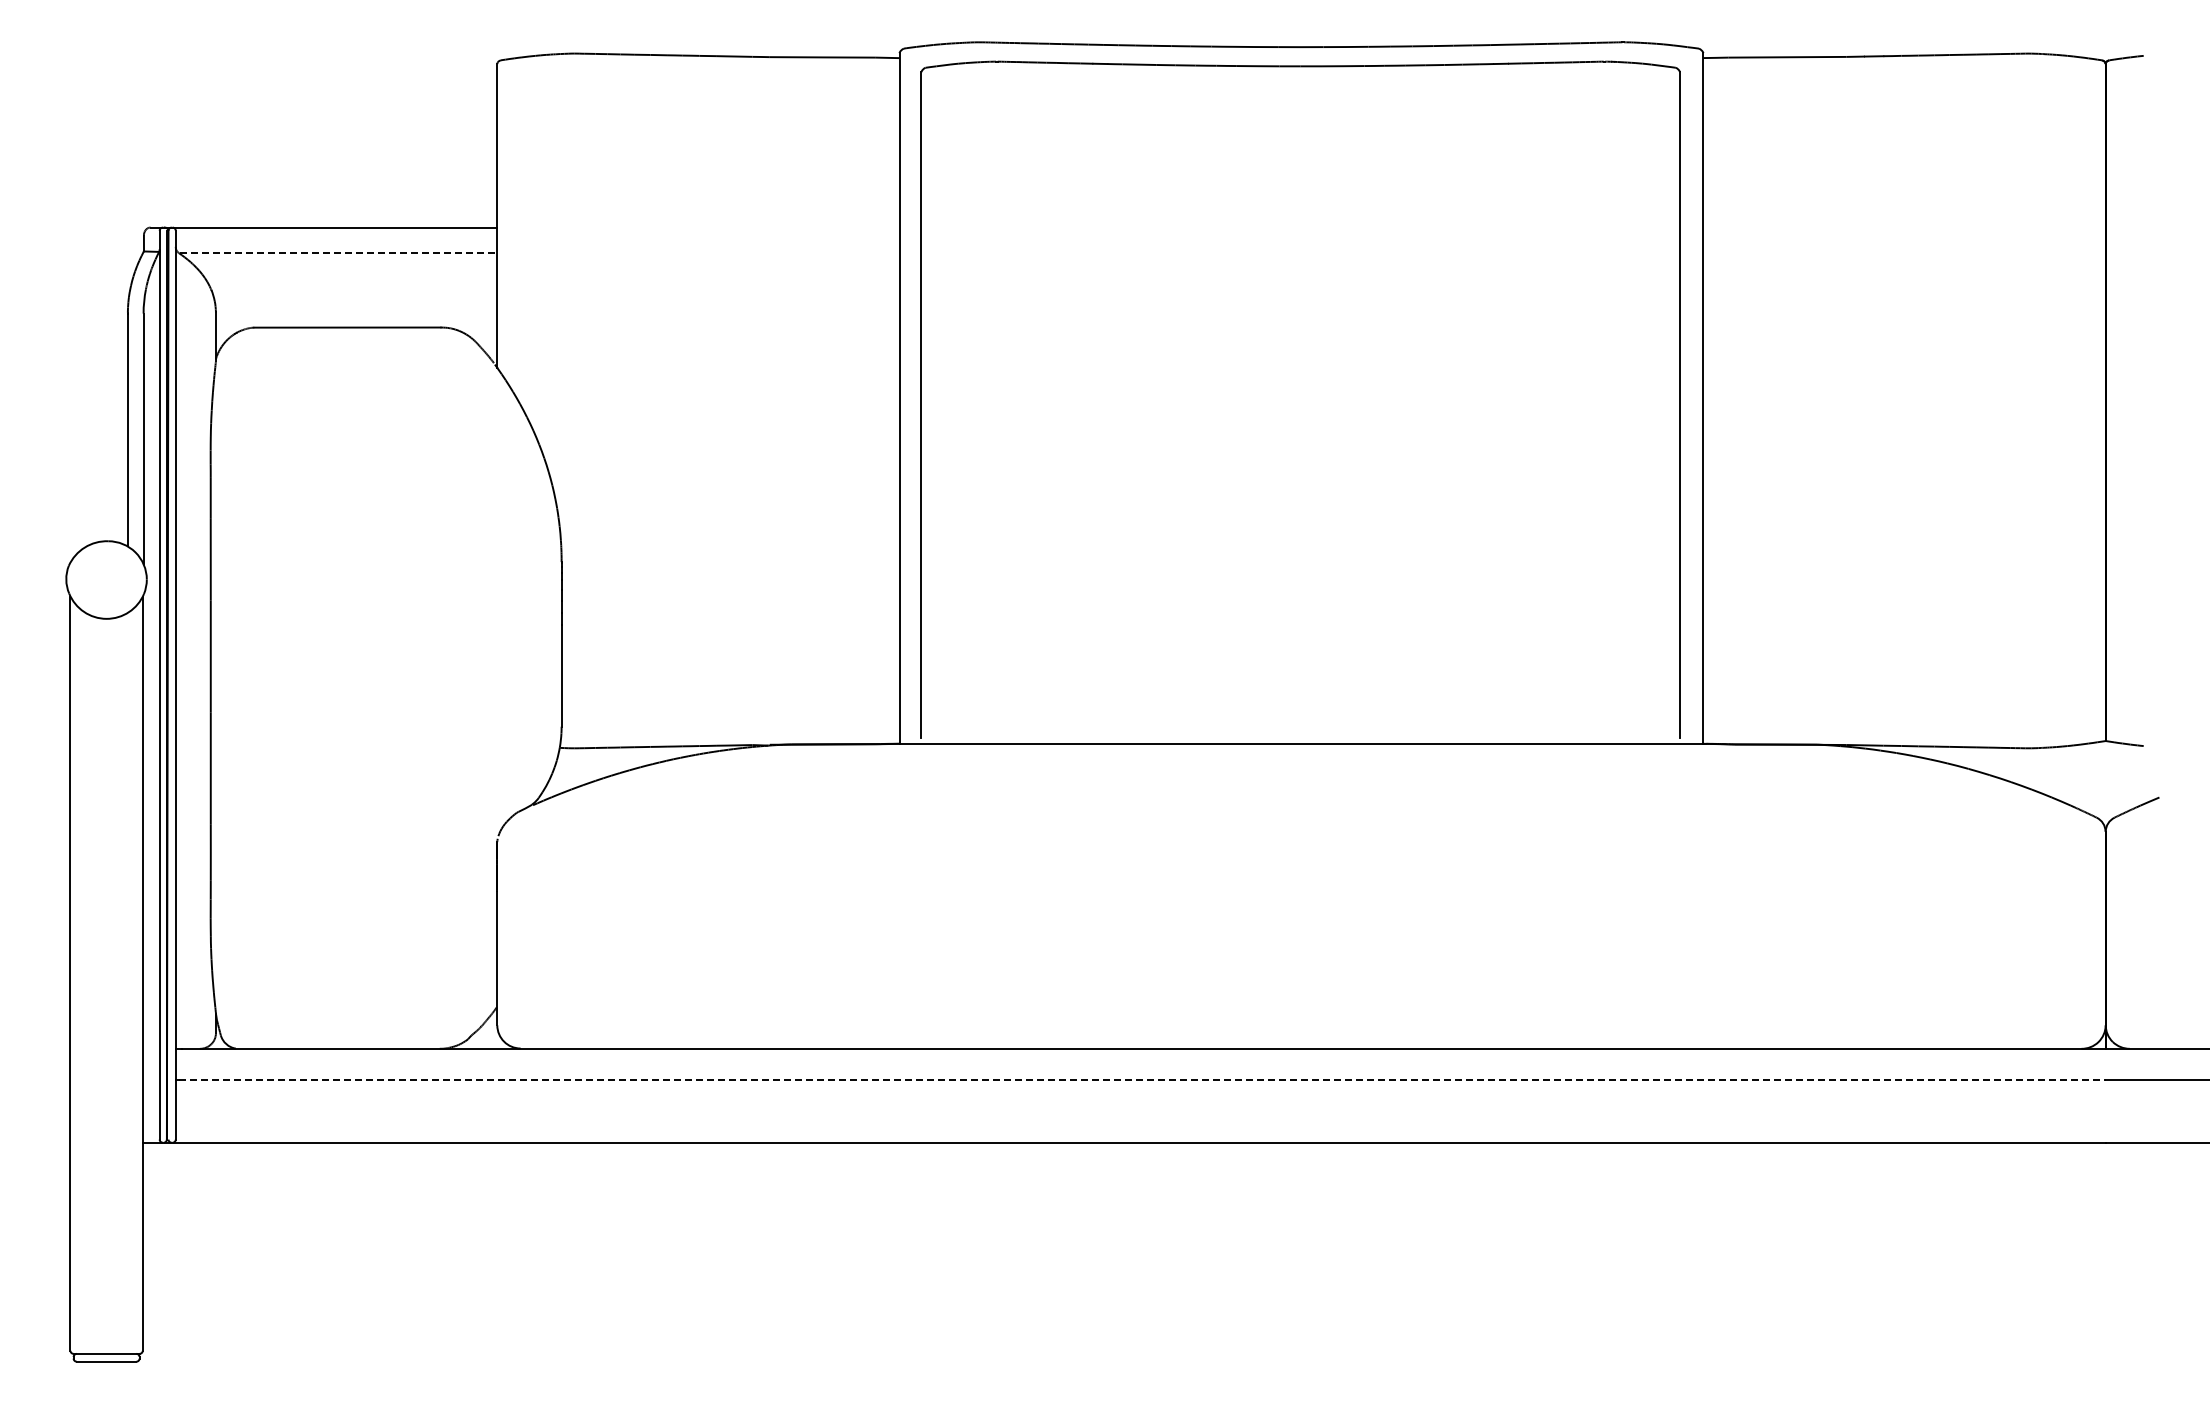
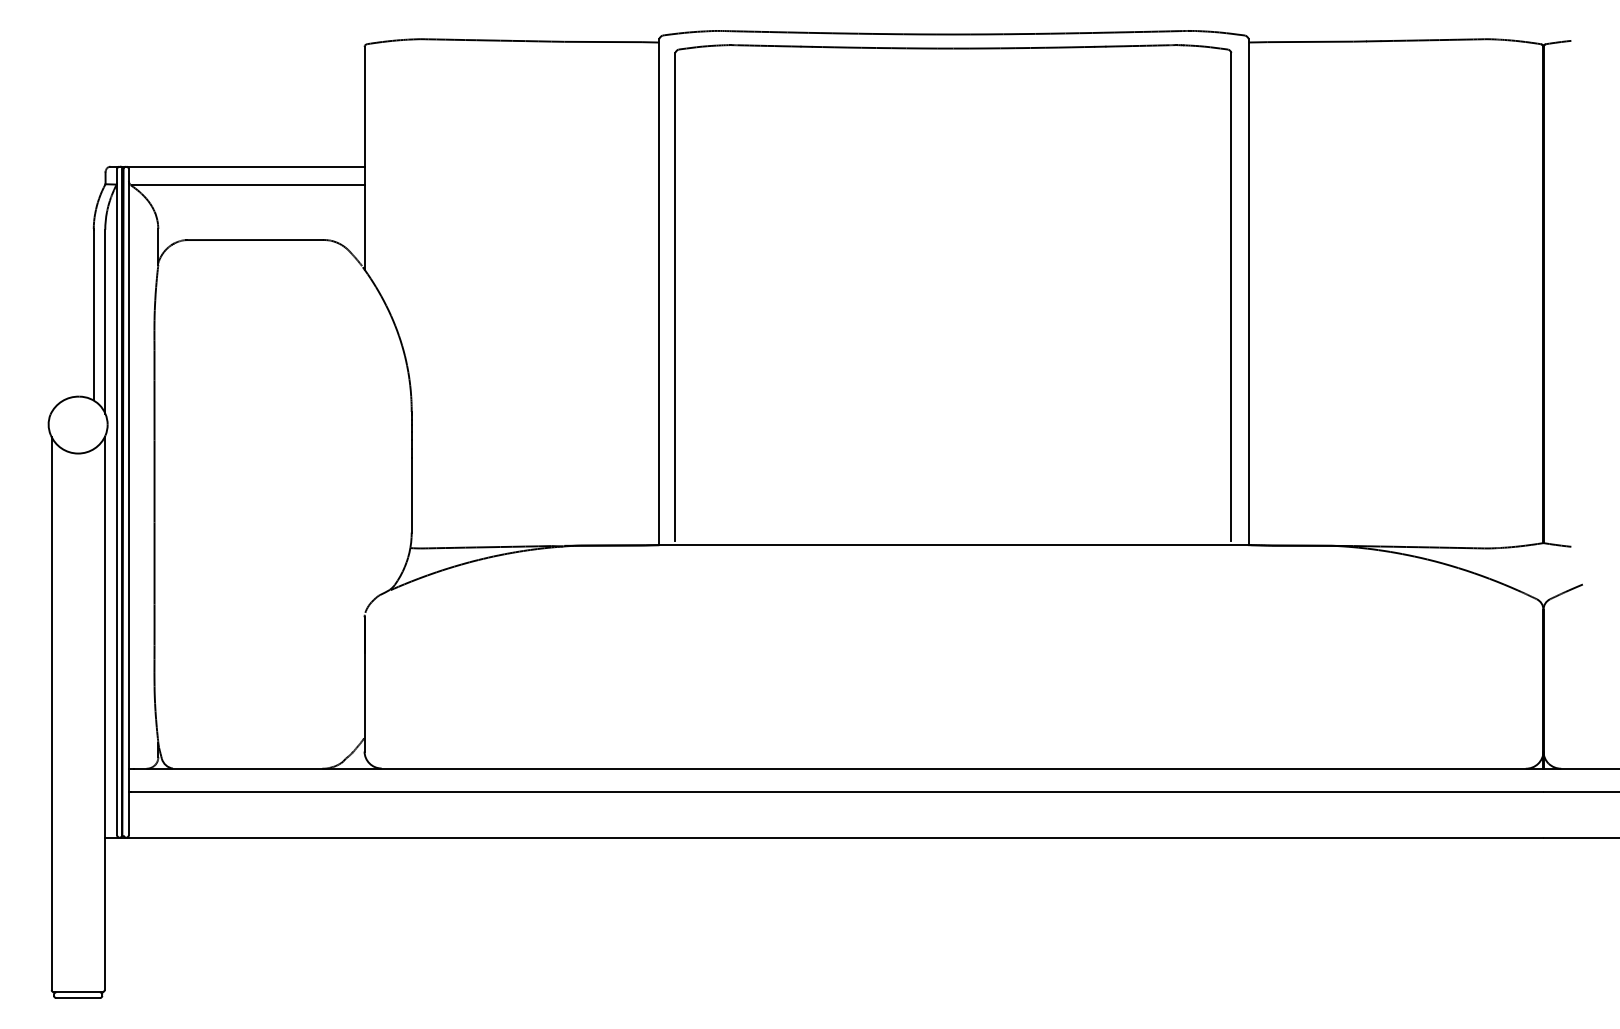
line: (338, 252) -> (248, 185), dashed -> solid
line: (1142, 1080) -> (837, 791), dashed -> solid

